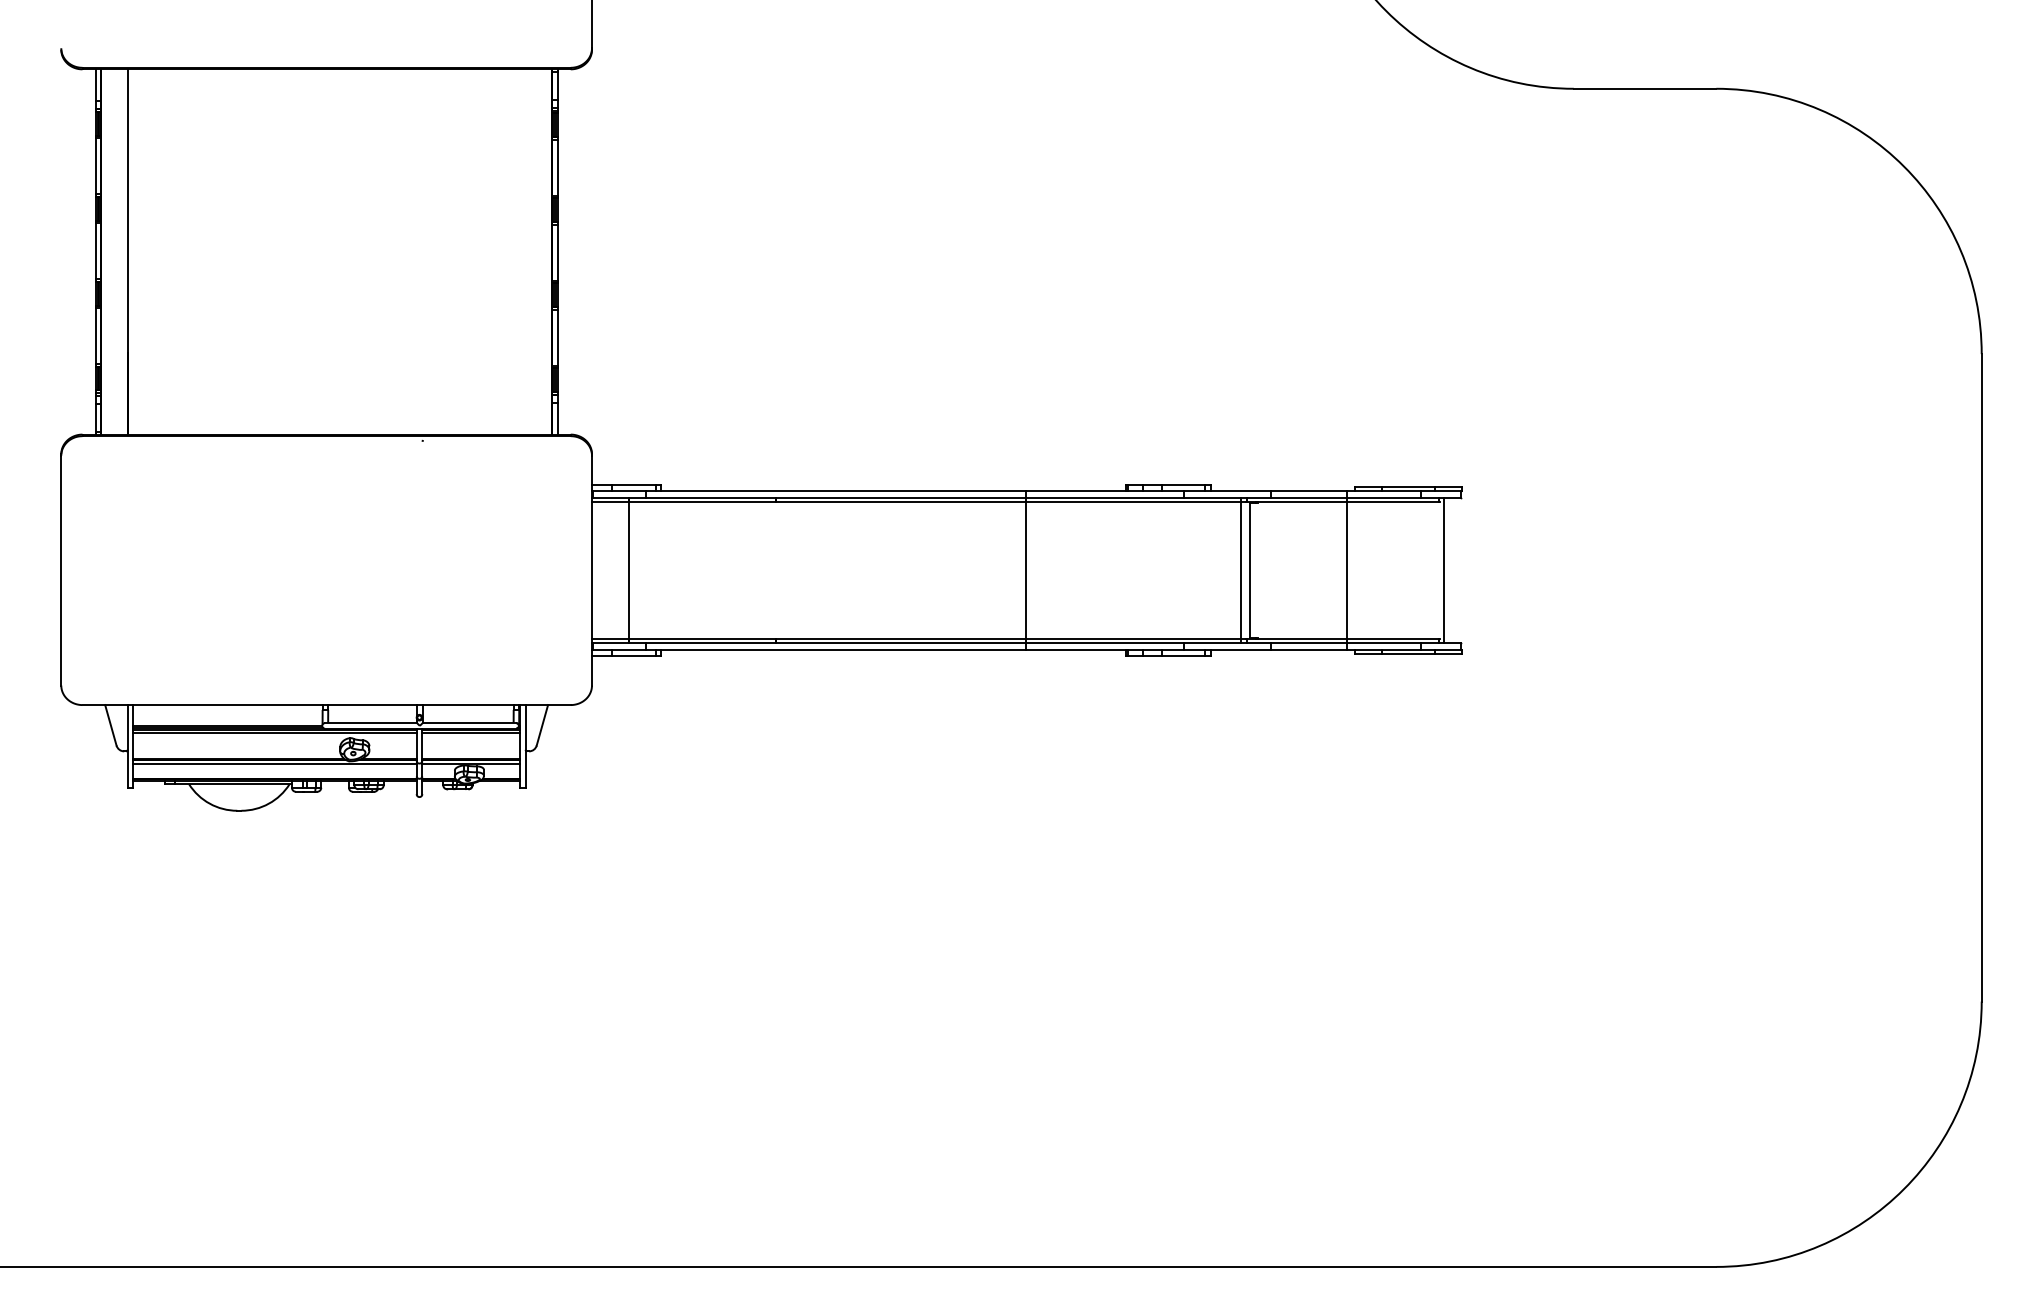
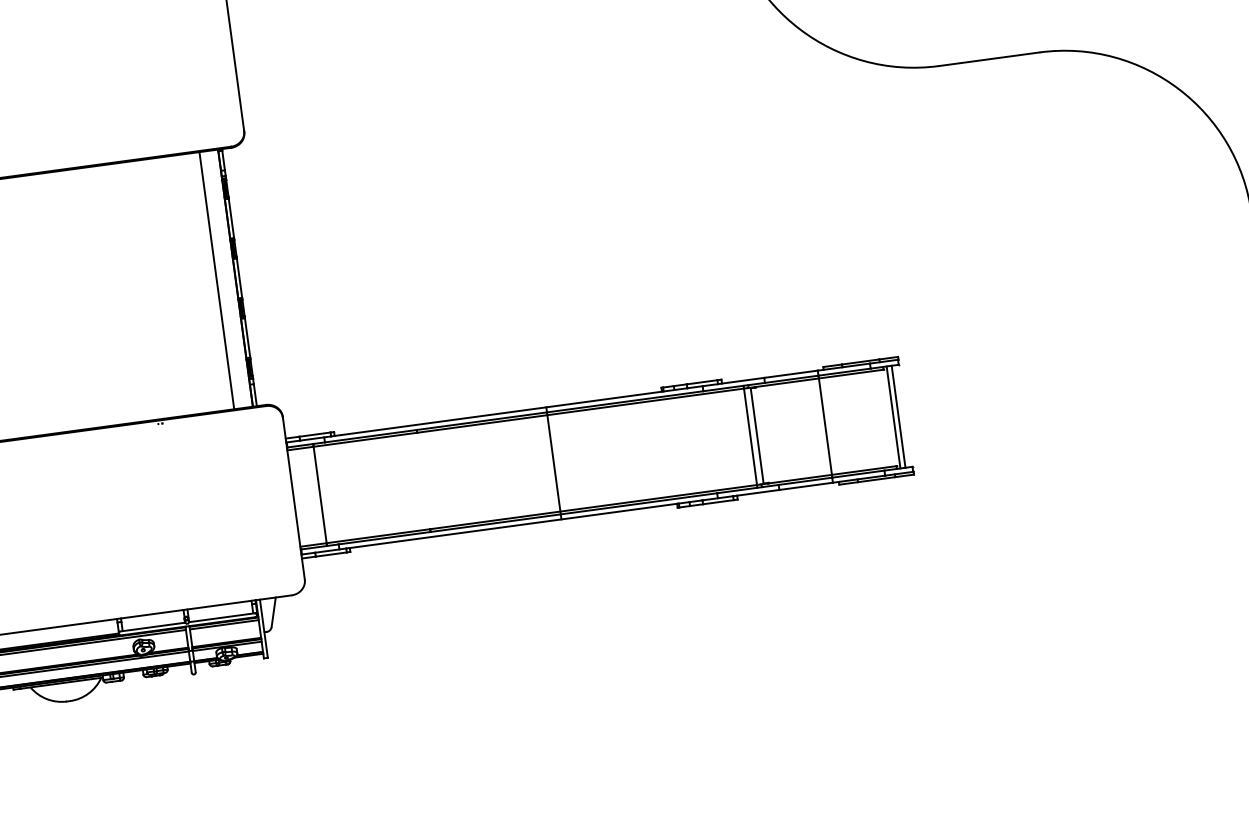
line: (525, 251) -> (216, 280), added
line: (1451, 569) -> (898, 416), added
line: (1026, 570) -> (554, 463), moved

